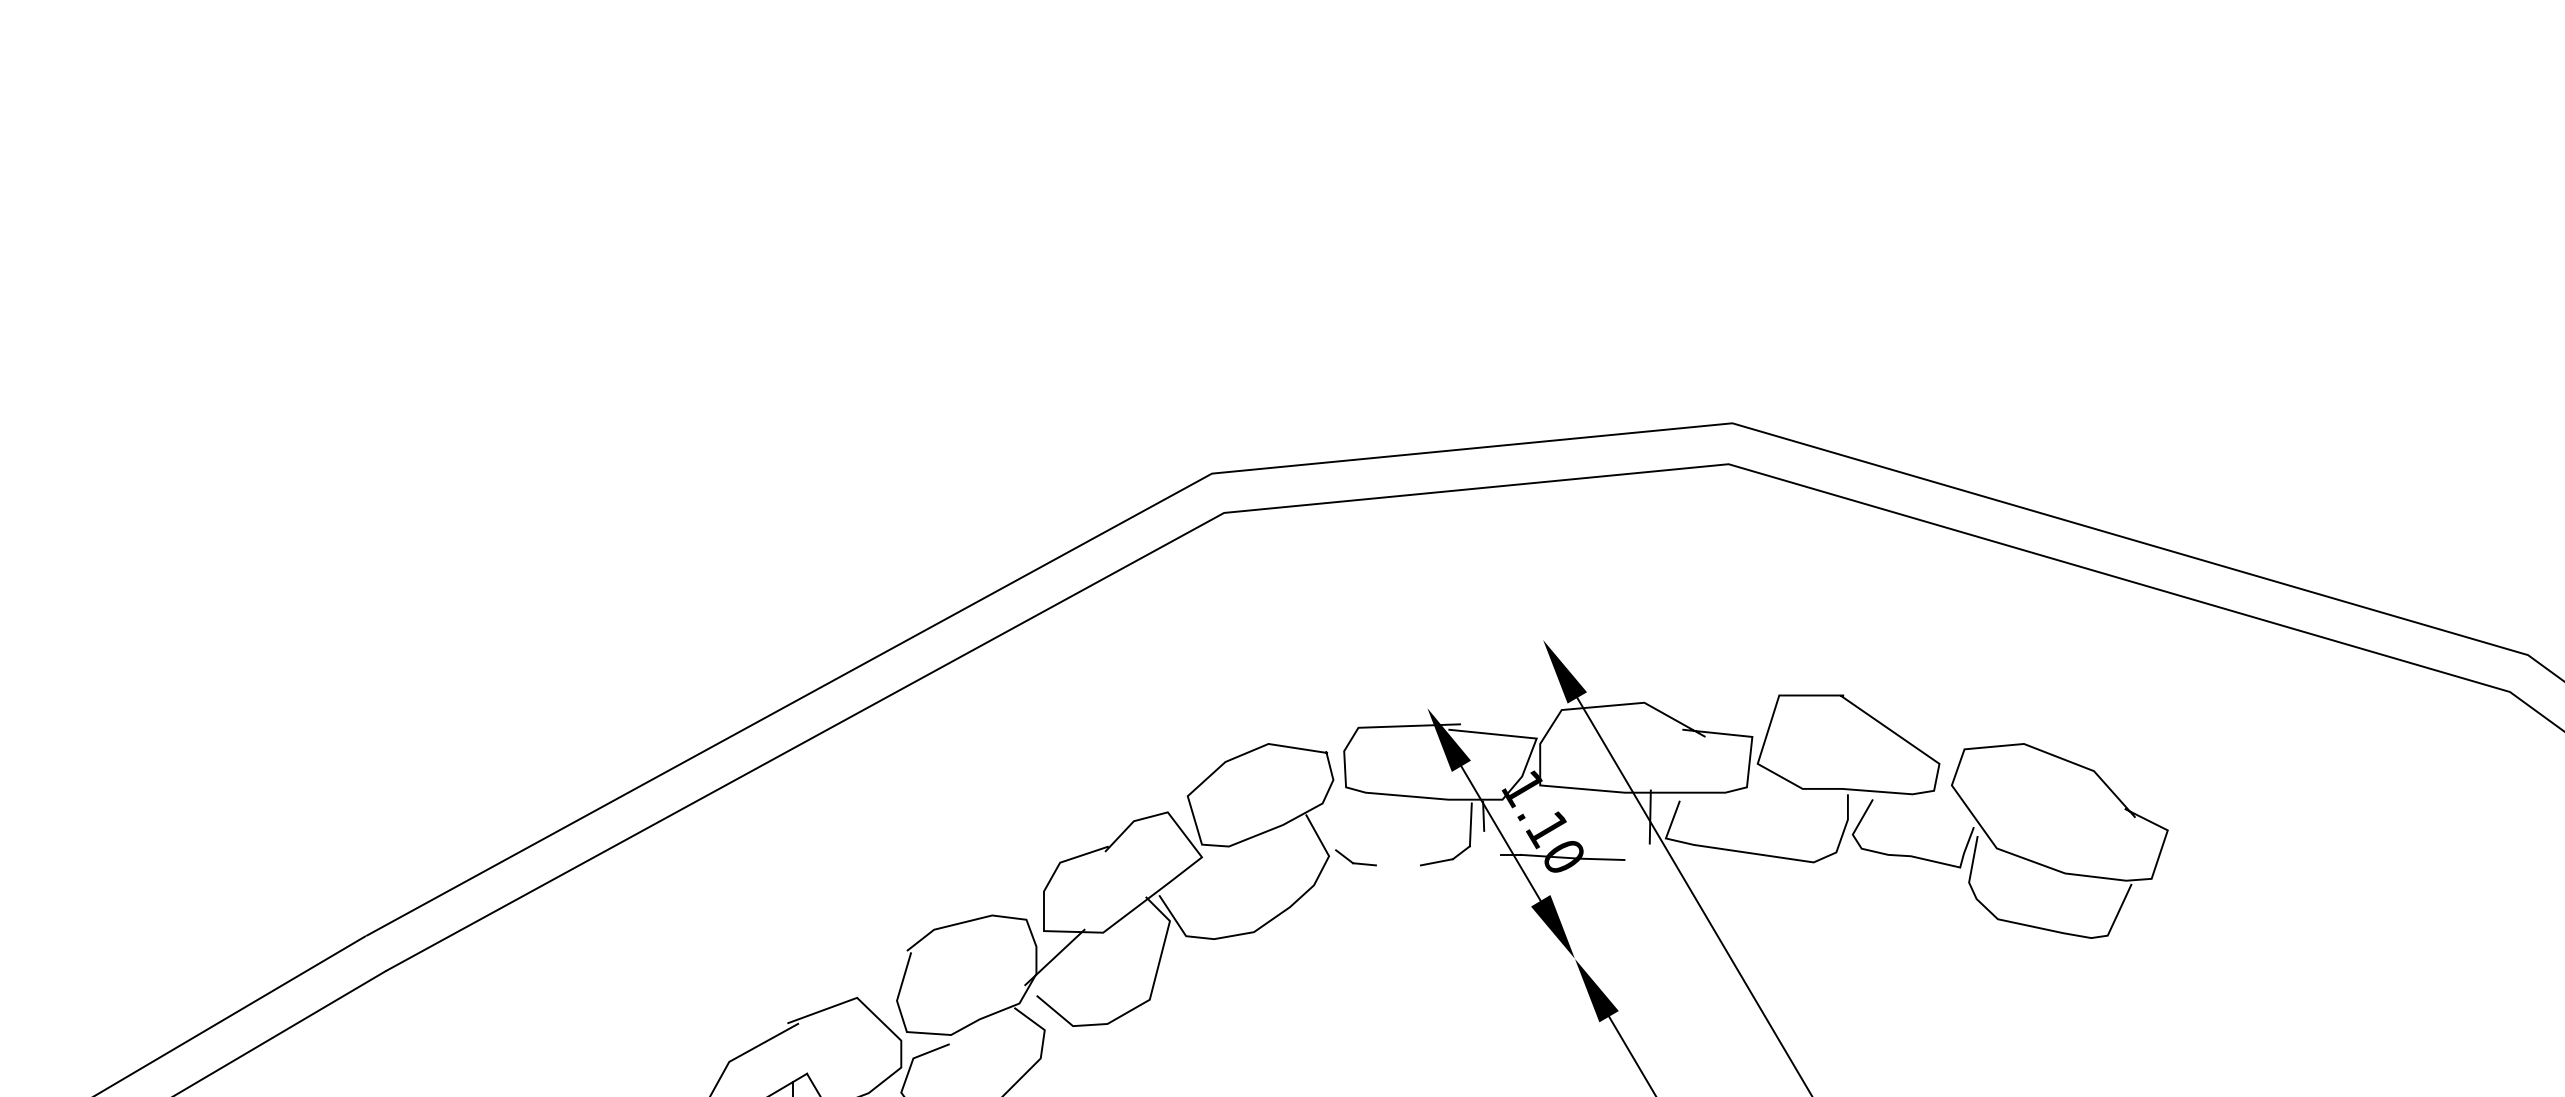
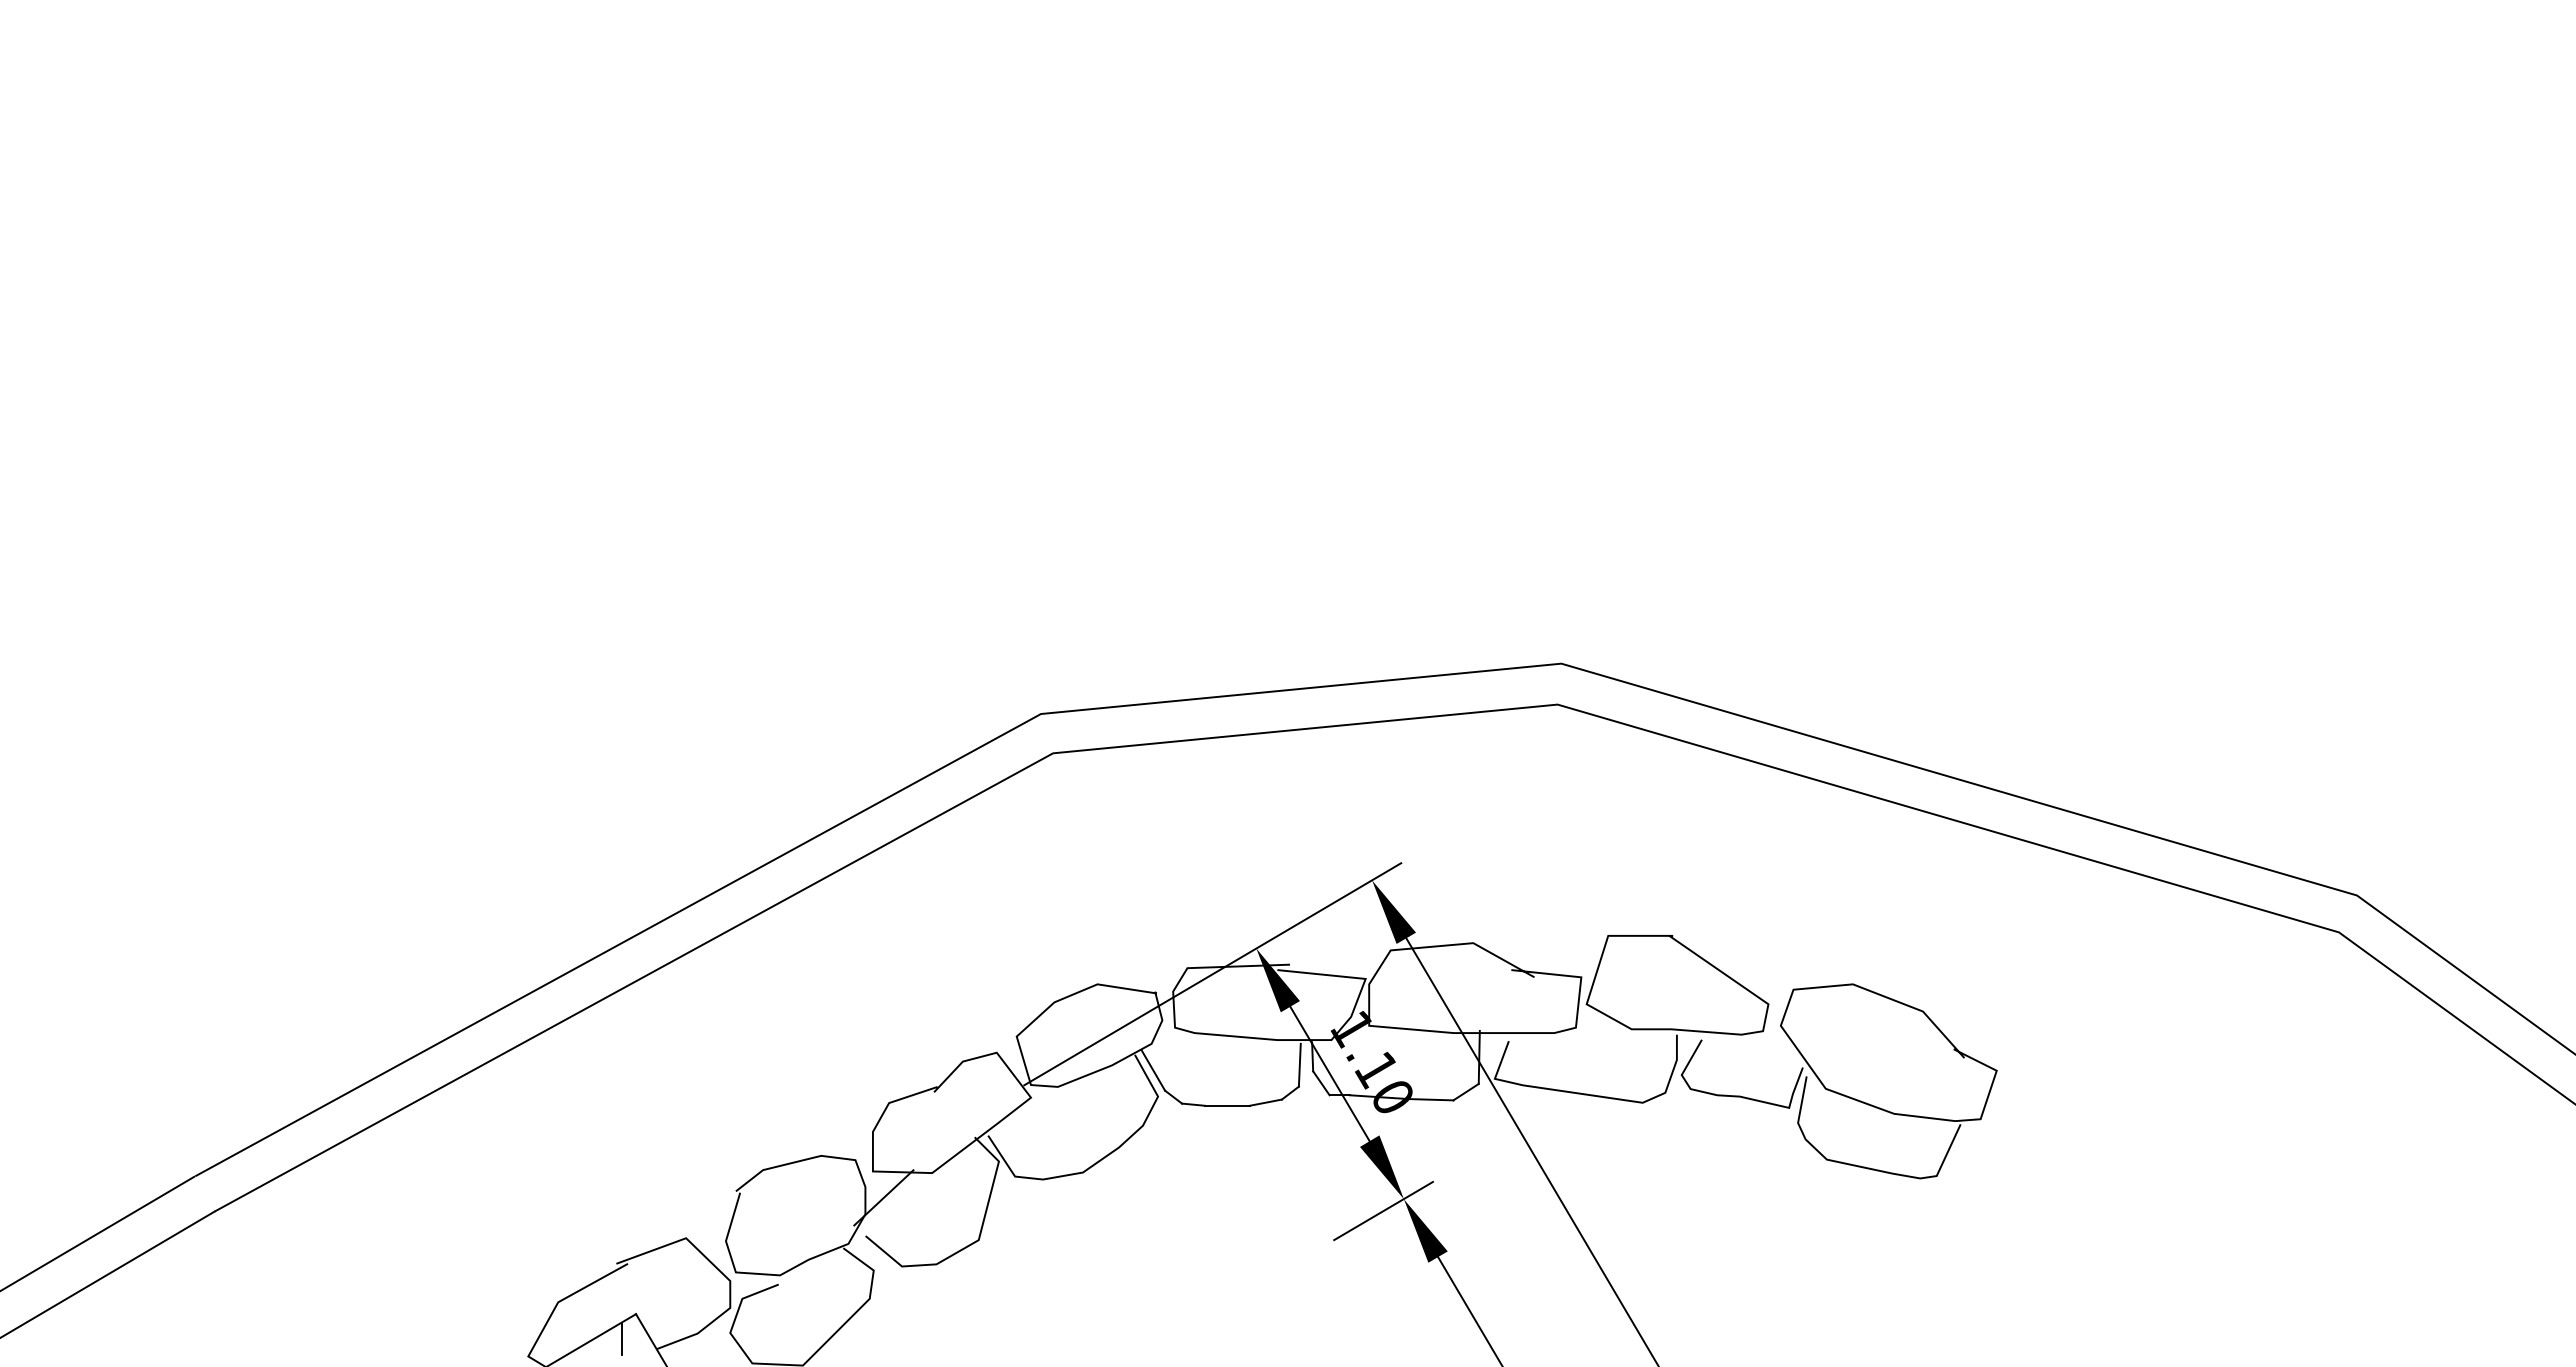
line: (1383, 734) -> (1212, 974), added
line: (1324, 830) -> (1153, 1070), added
line: (1492, 843) -> (1321, 1083), added
line: (1636, 851) -> (1465, 1091), added
line: (1397, 865) -> (1226, 1105), added
line: (1554, 970) -> (1383, 1210), added

